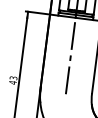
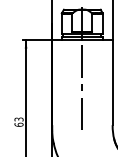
text: (12, 82) -> (18, 124), 43 -> 63

